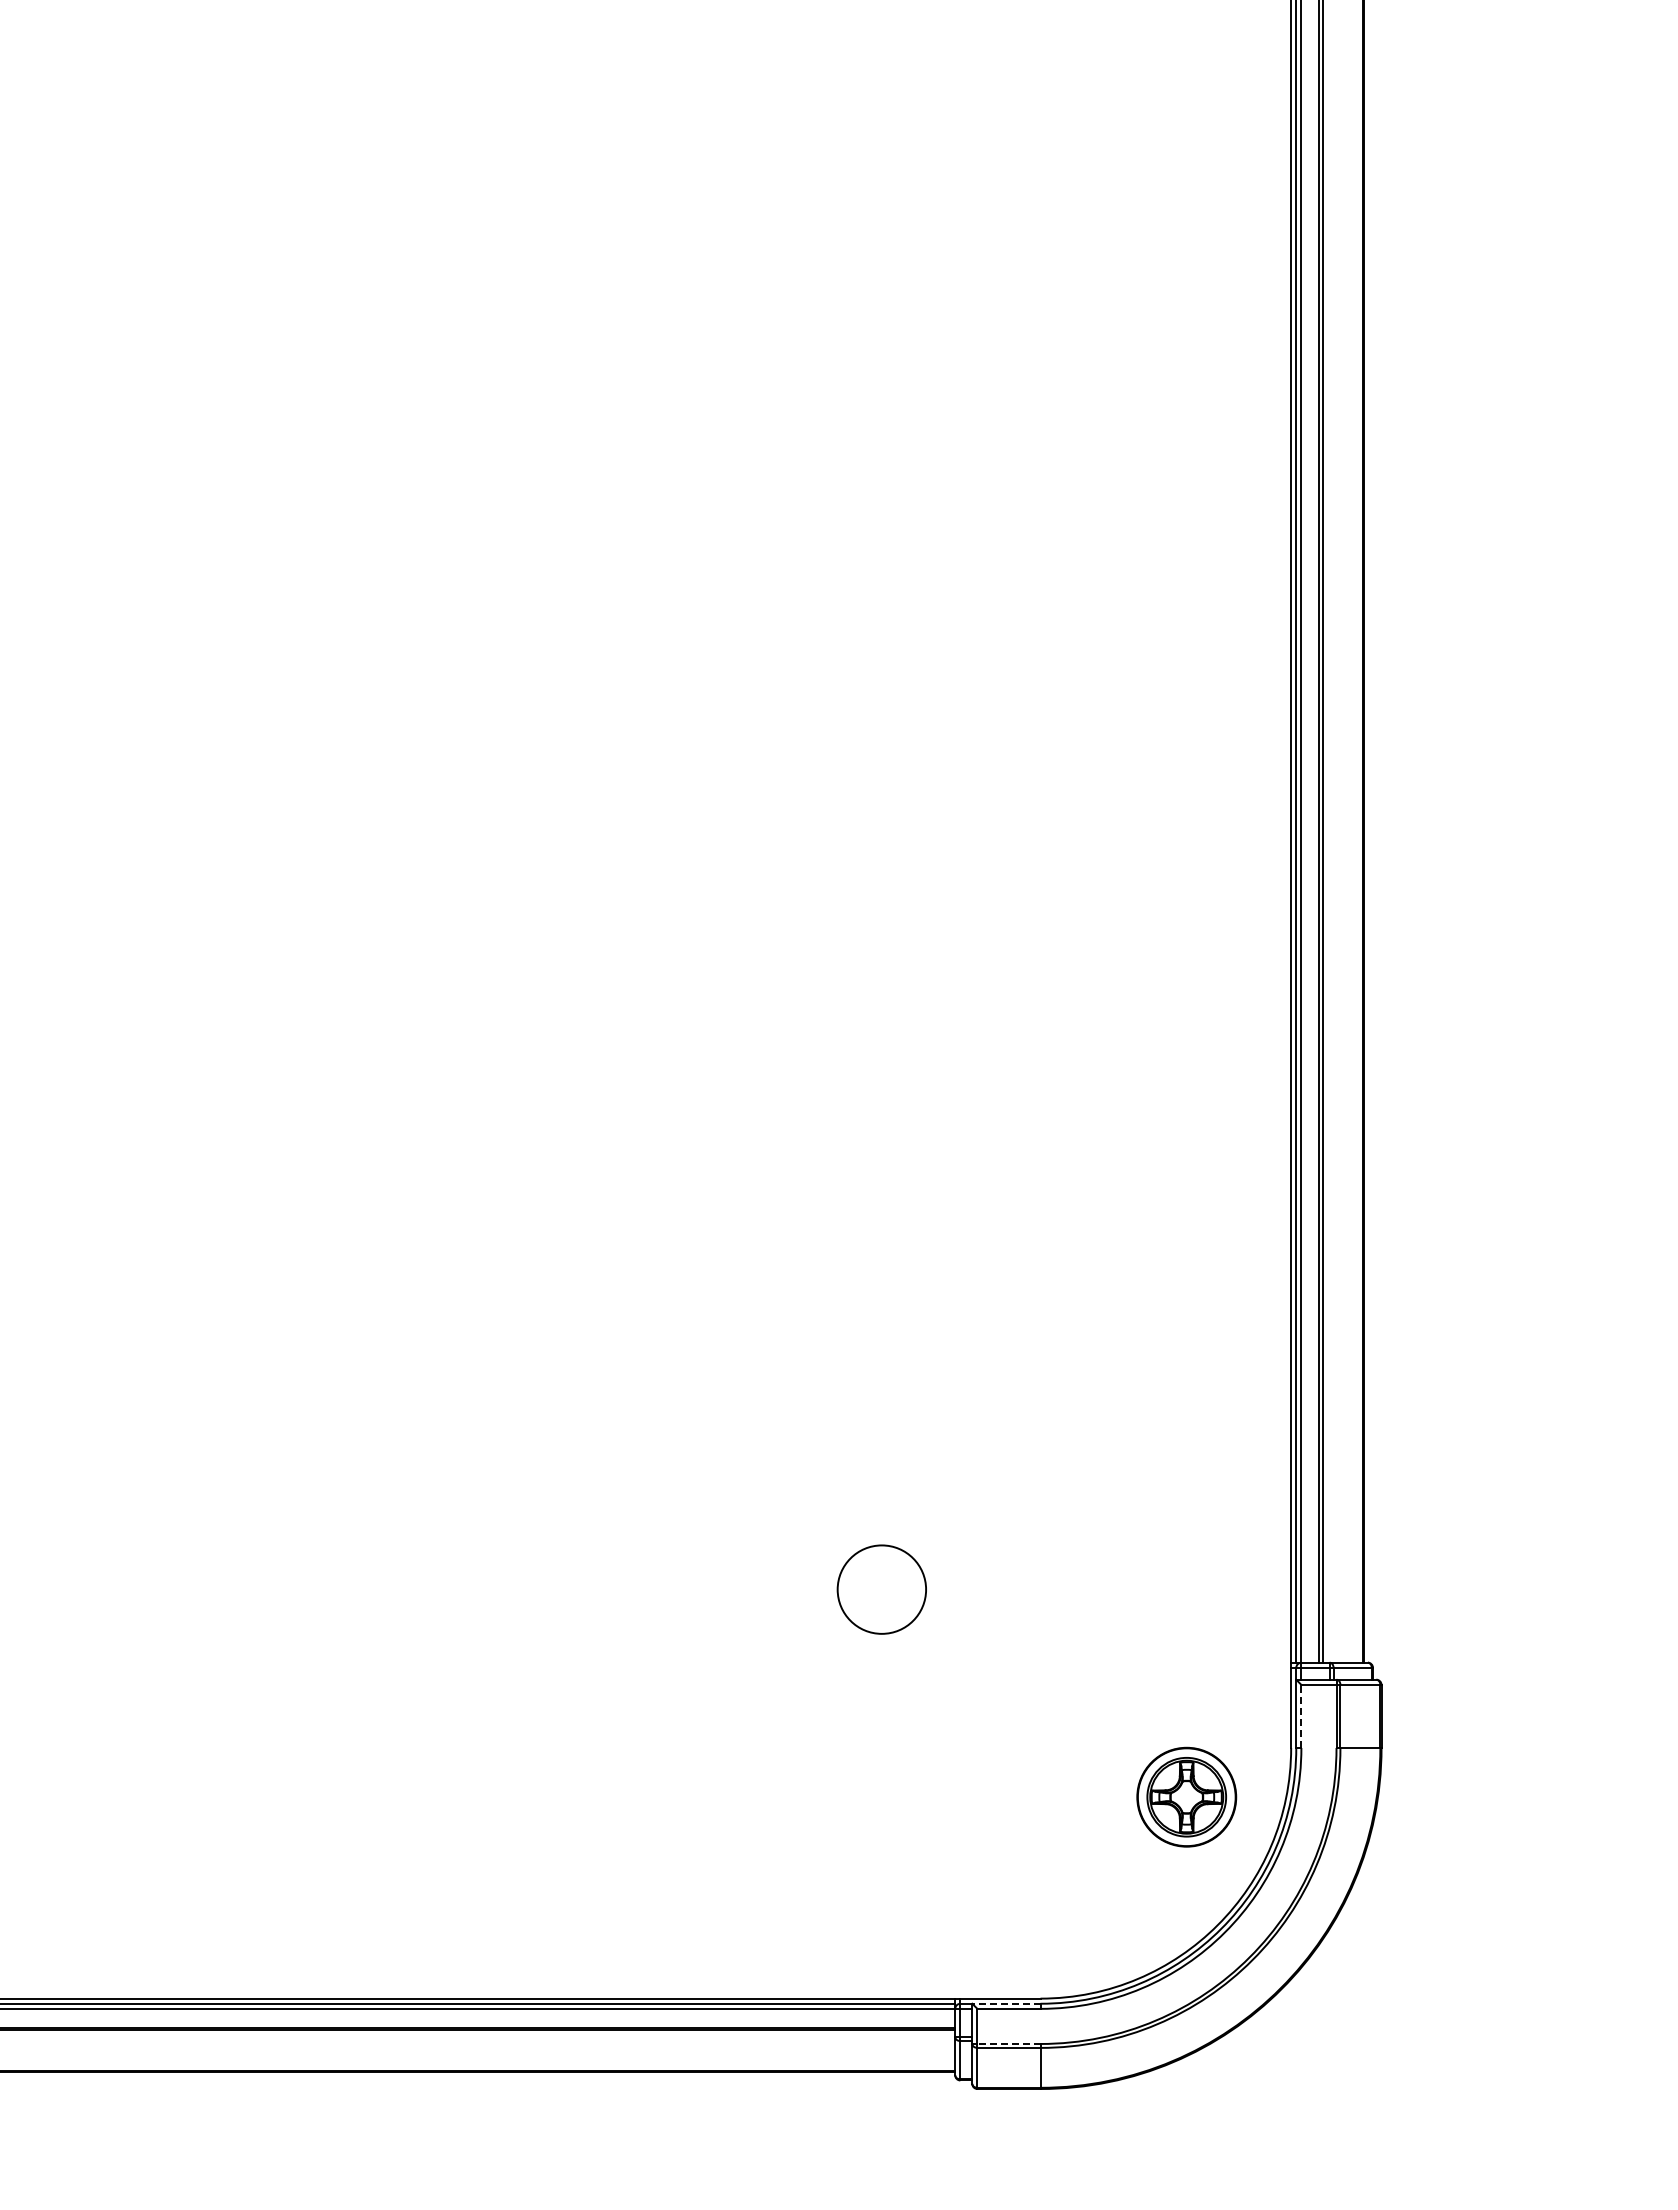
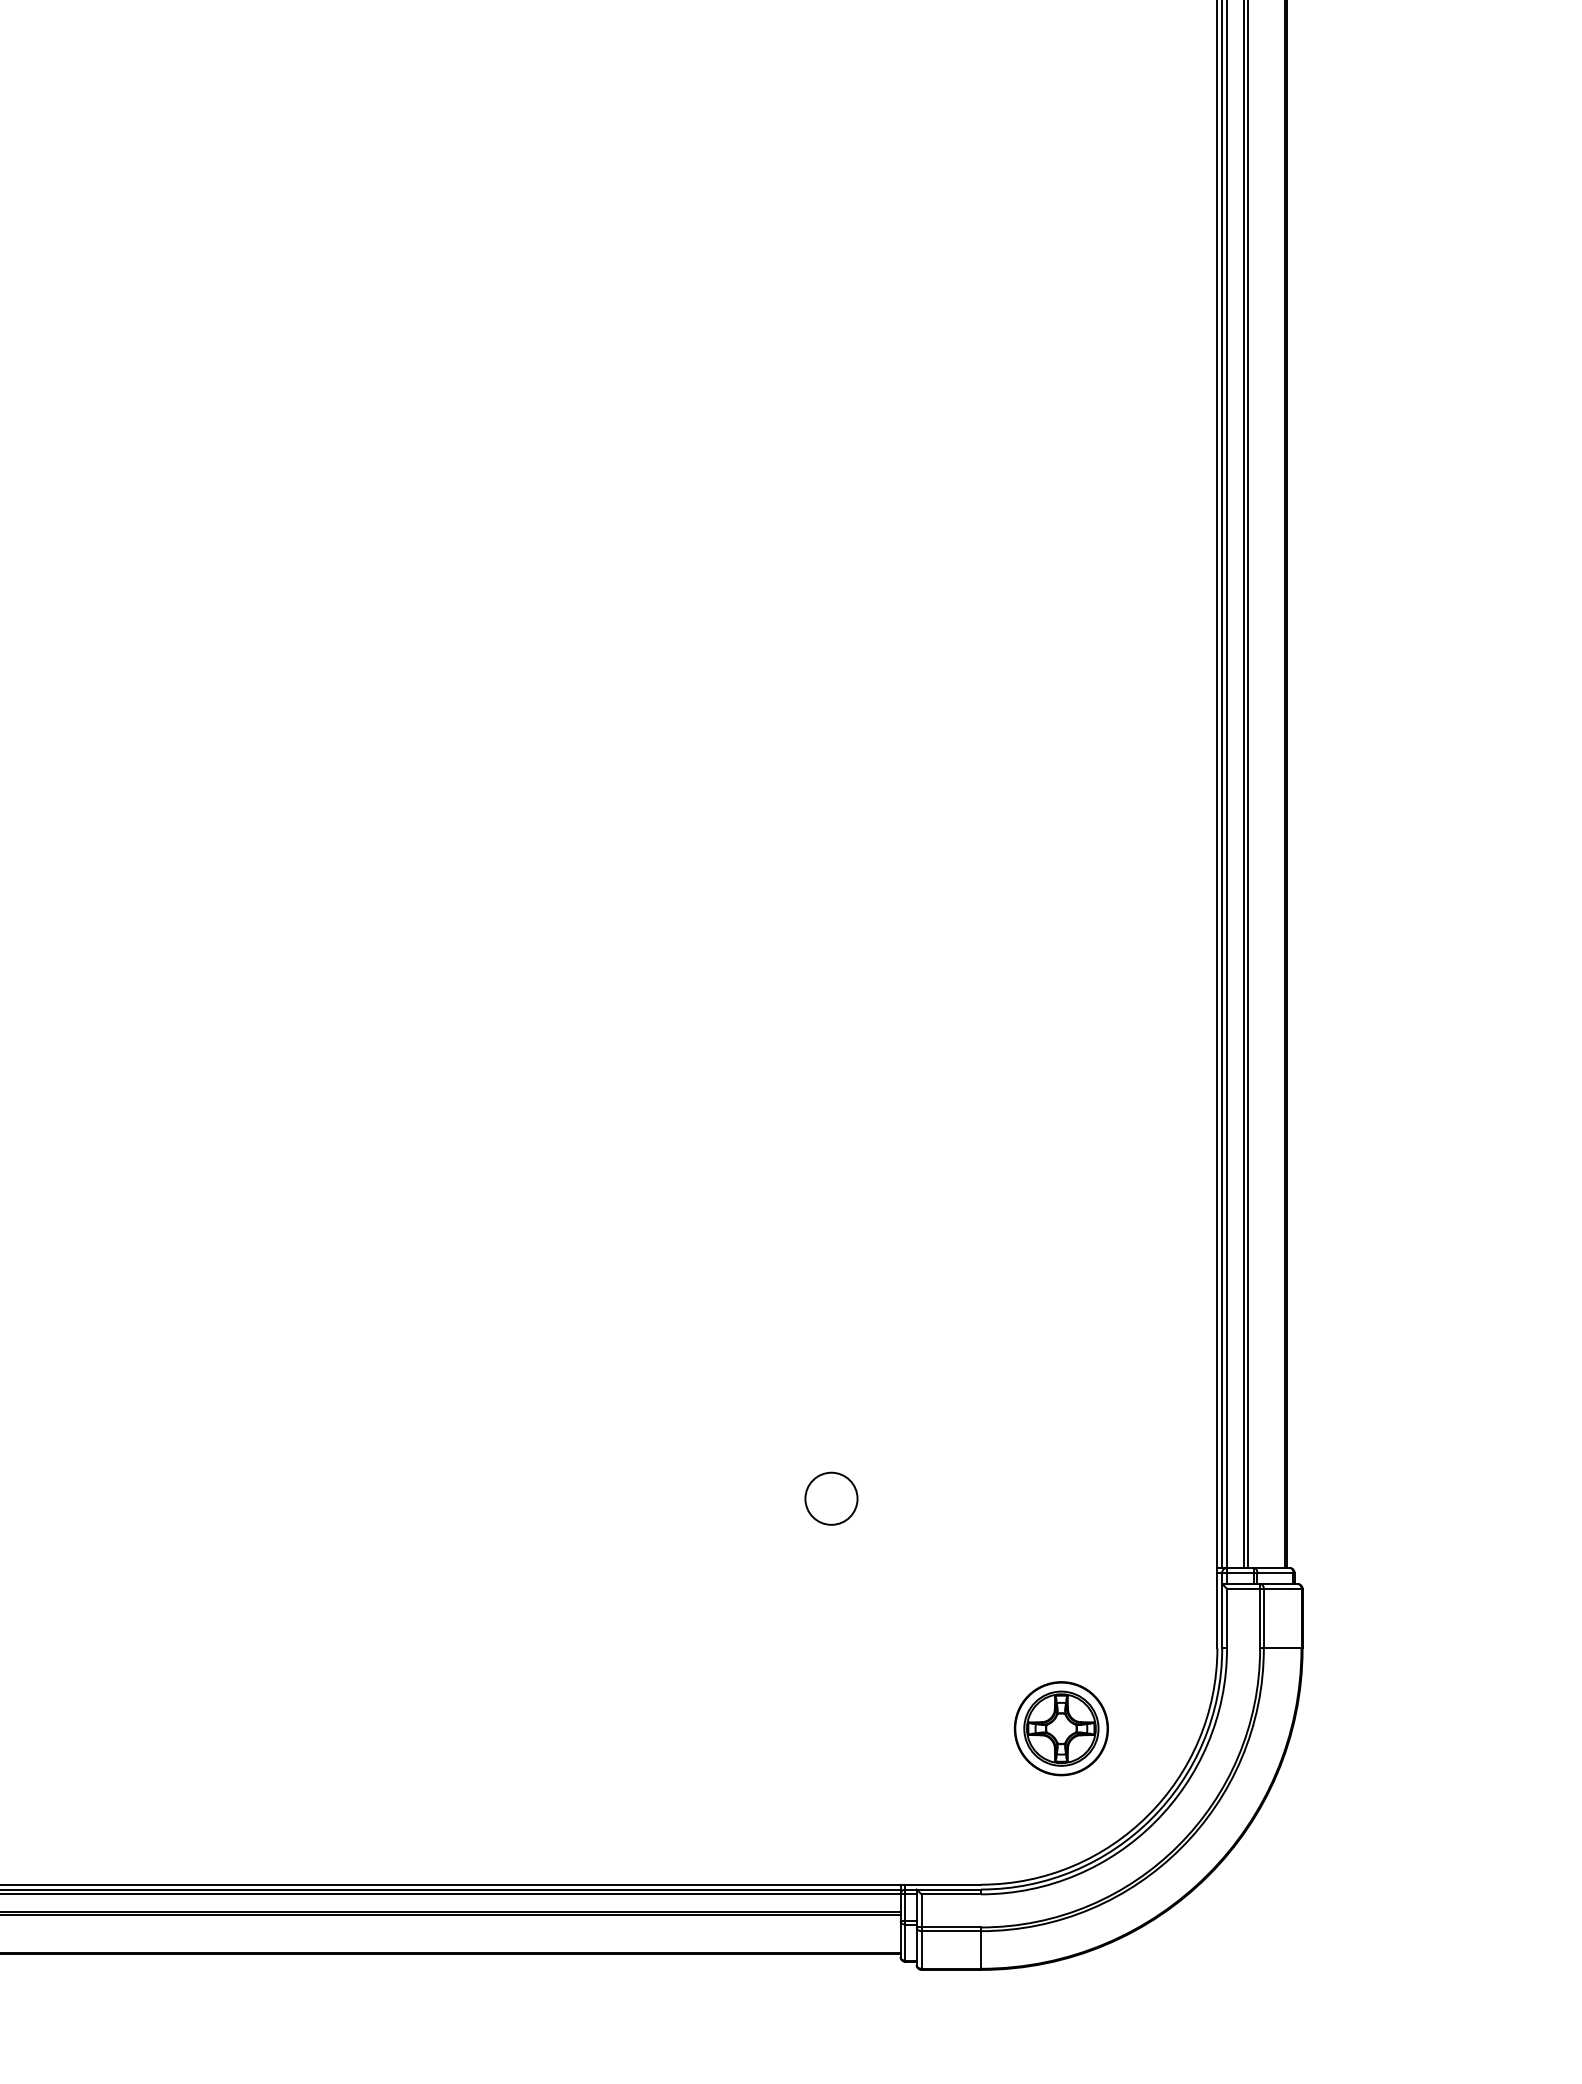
circle: (881, 1588) -> (831, 1497), size x0.62
line: (1301, 1716) -> (1227, 1618), dashed -> solid
part: (1186, 1796) -> (1061, 1728), moved
line: (1005, 2003) -> (948, 1889), dashed -> solid
line: (1008, 2043) -> (950, 1927), dashed -> solid

